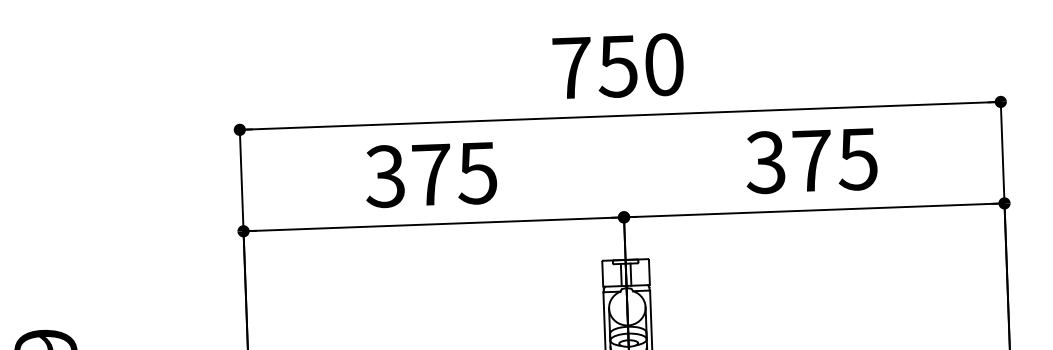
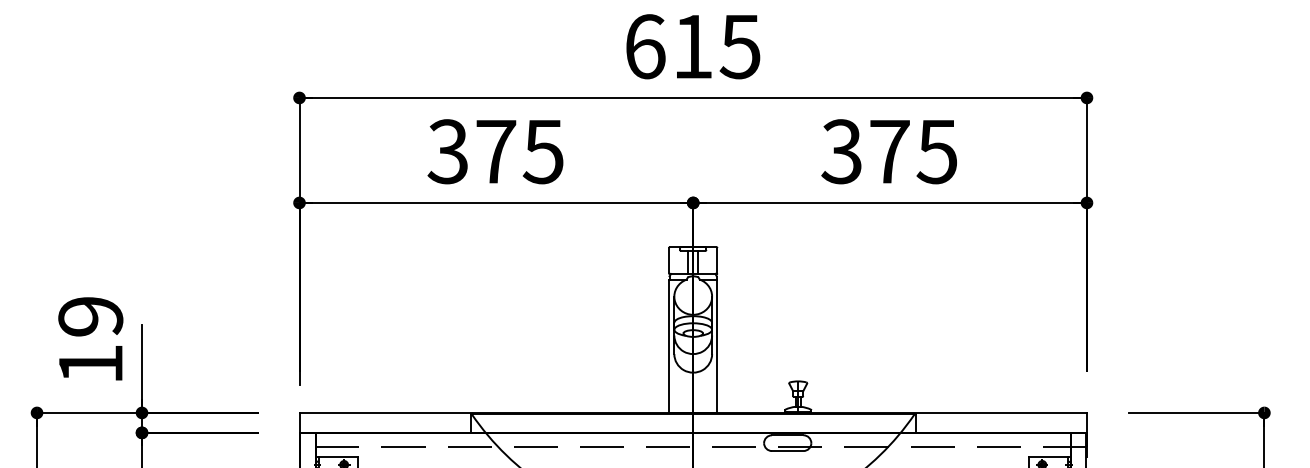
text: (618, 66) -> (693, 46), 750 -> 615

